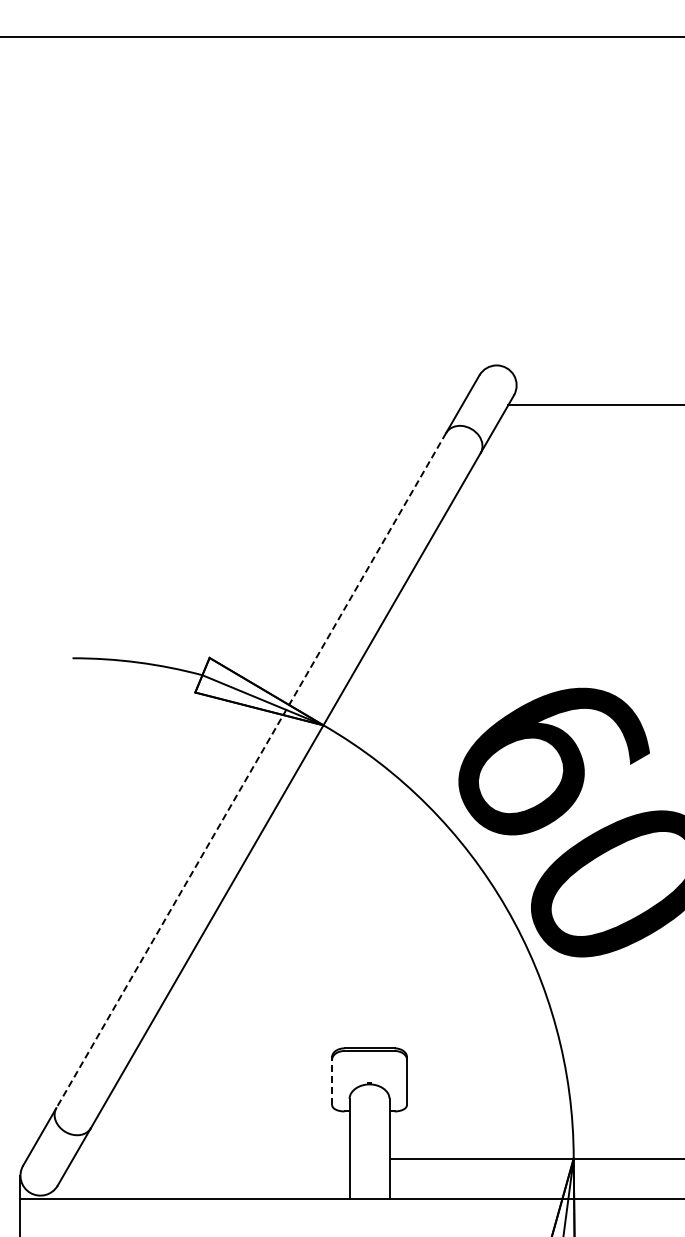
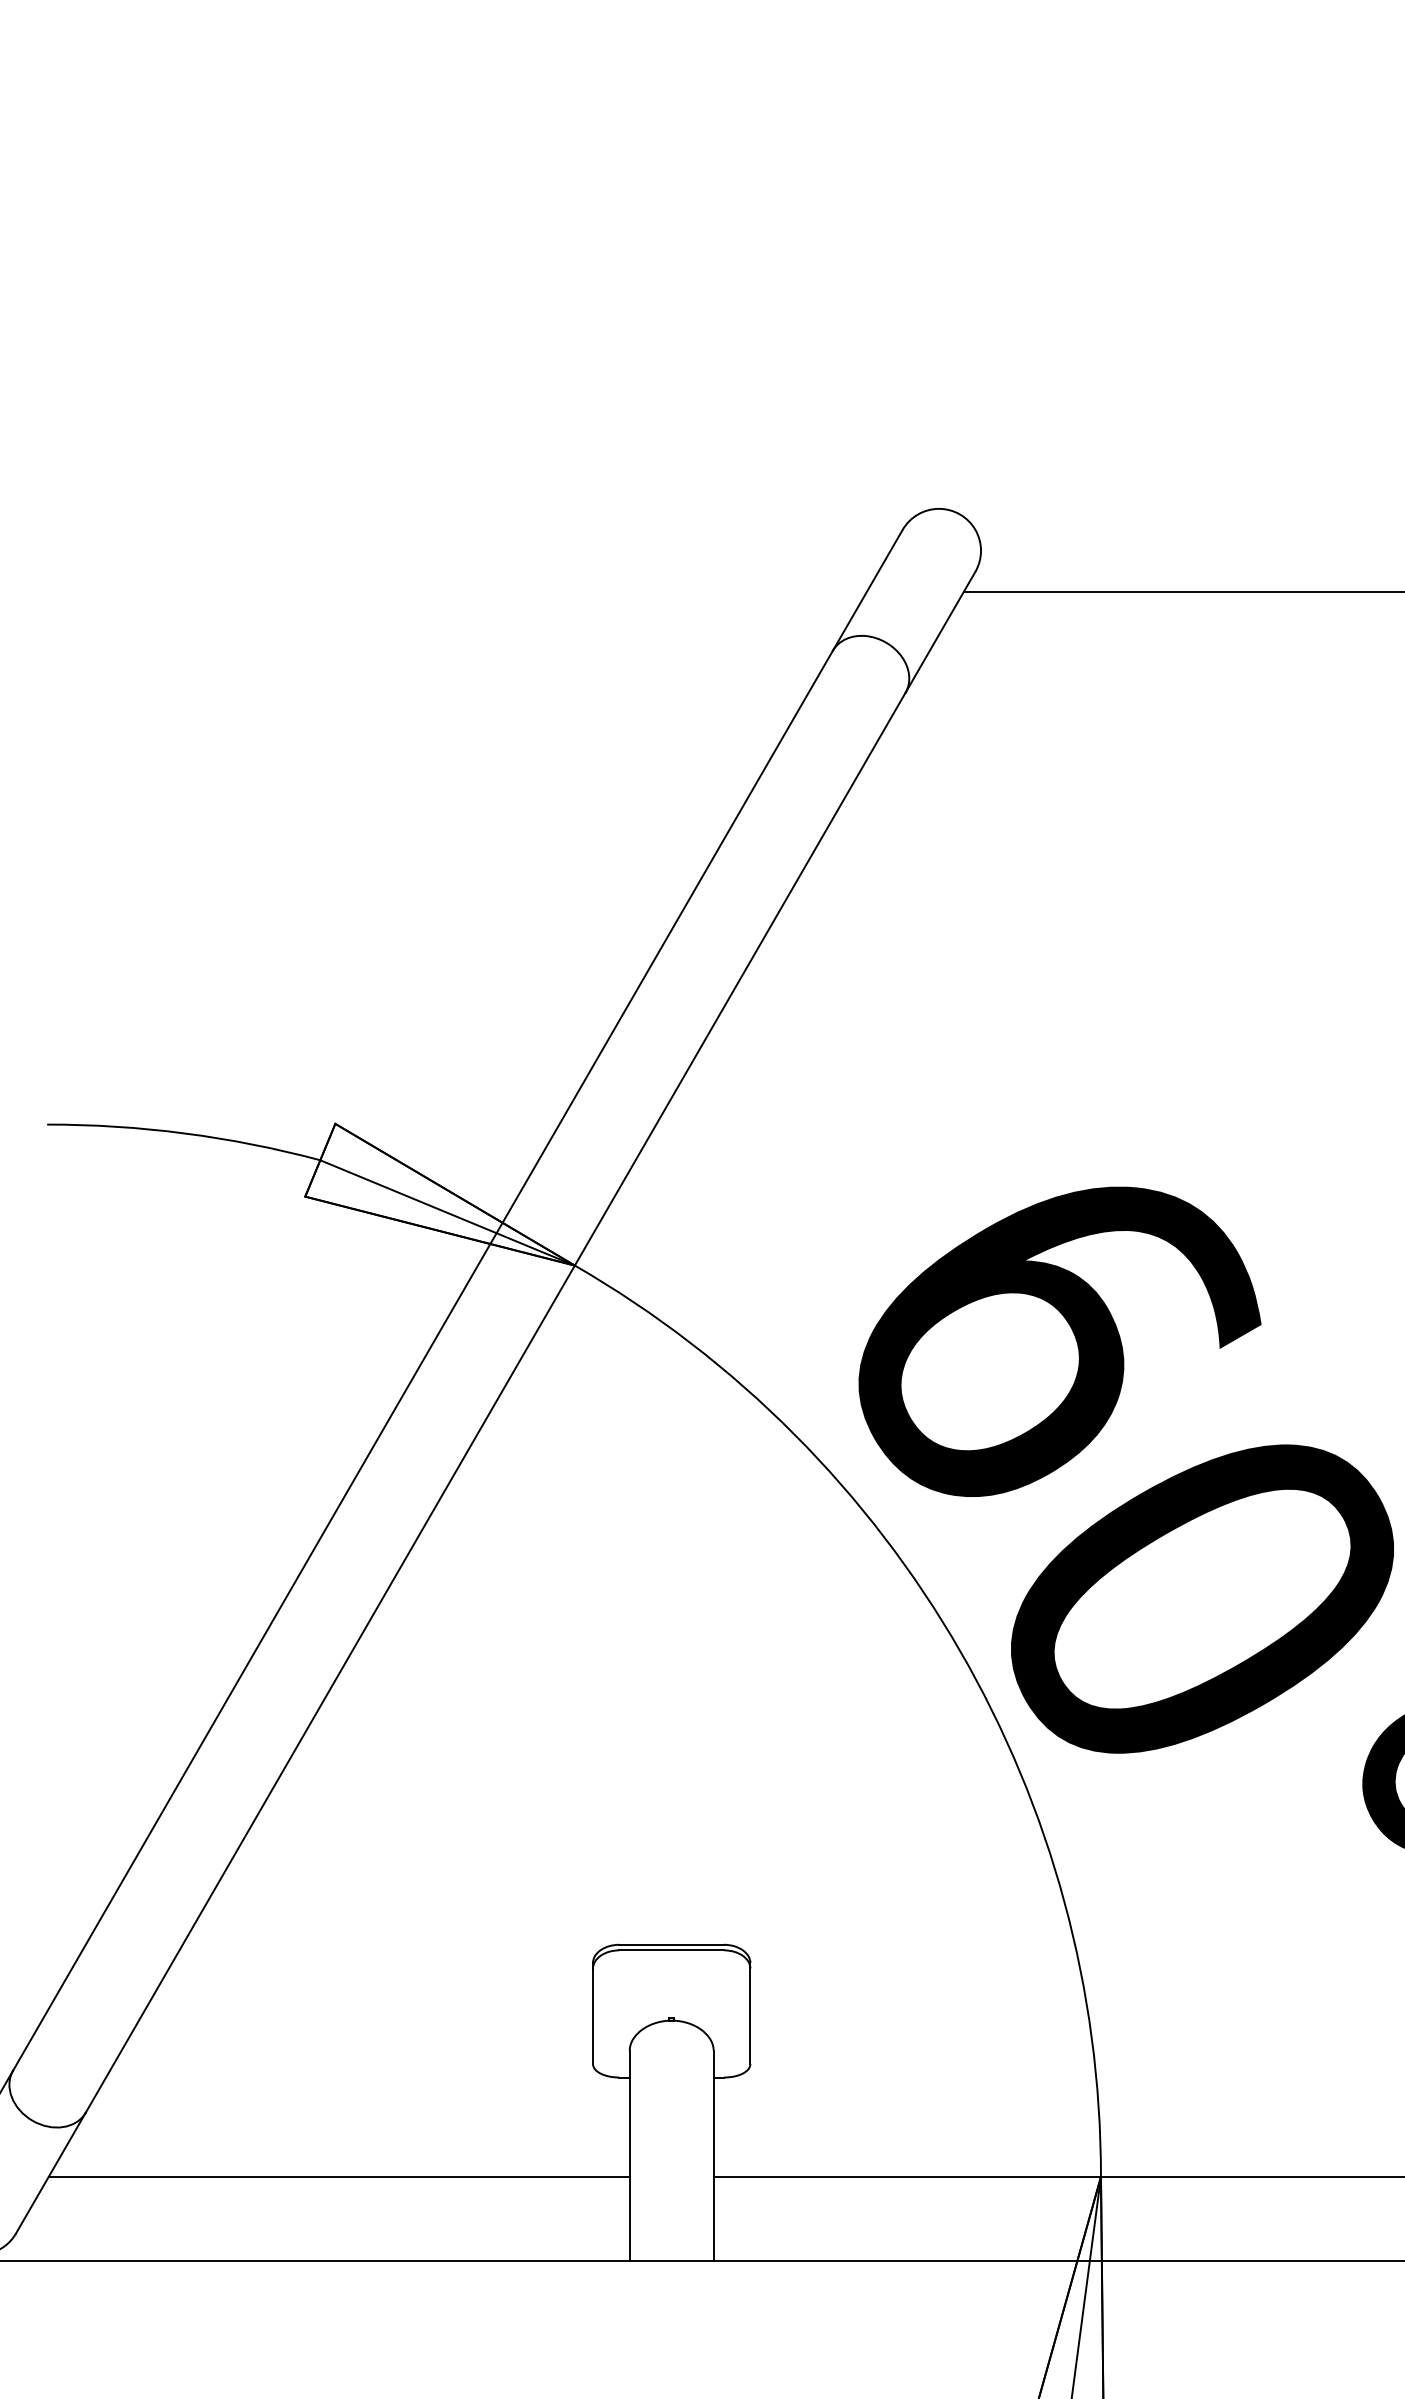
line: (251, 770) -> (423, 1360), dashed -> solid
line: (332, 1082) -> (593, 2016), dashed -> solid
line: (211, 1158) -> (339, 2176), added

